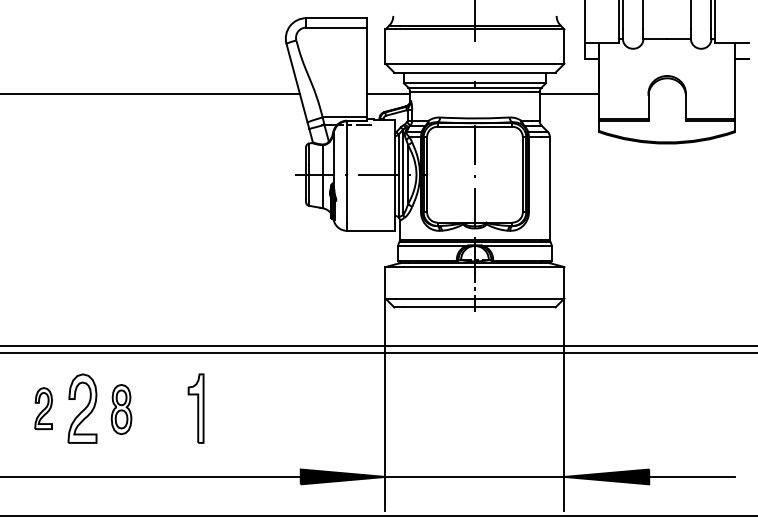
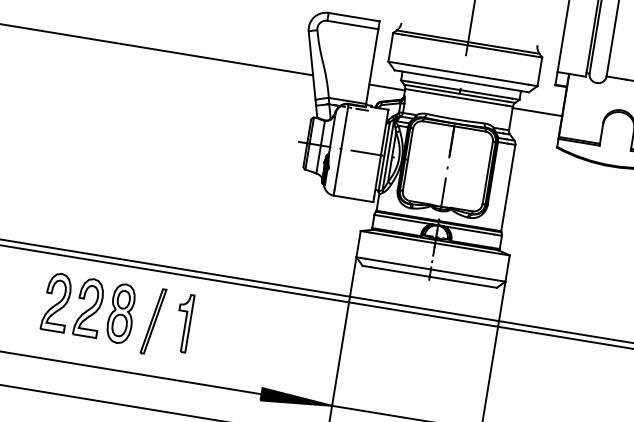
part: (43, 408) -> (56, 302), size x1.67
part: (121, 409) -> (121, 313), size x1.43
part: (160, 412) -> (153, 321), added

